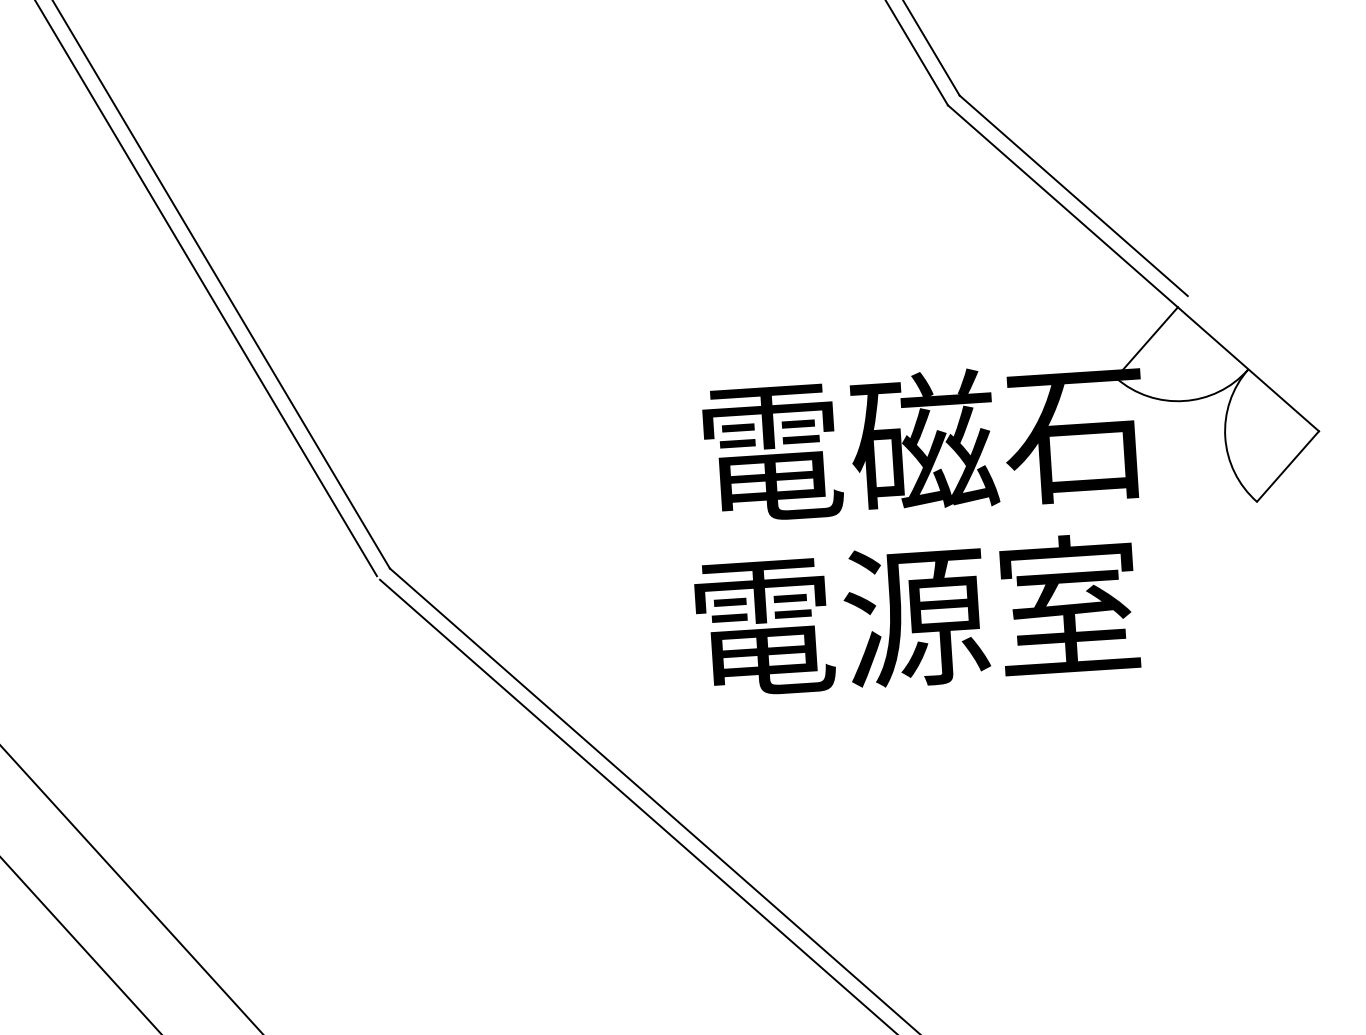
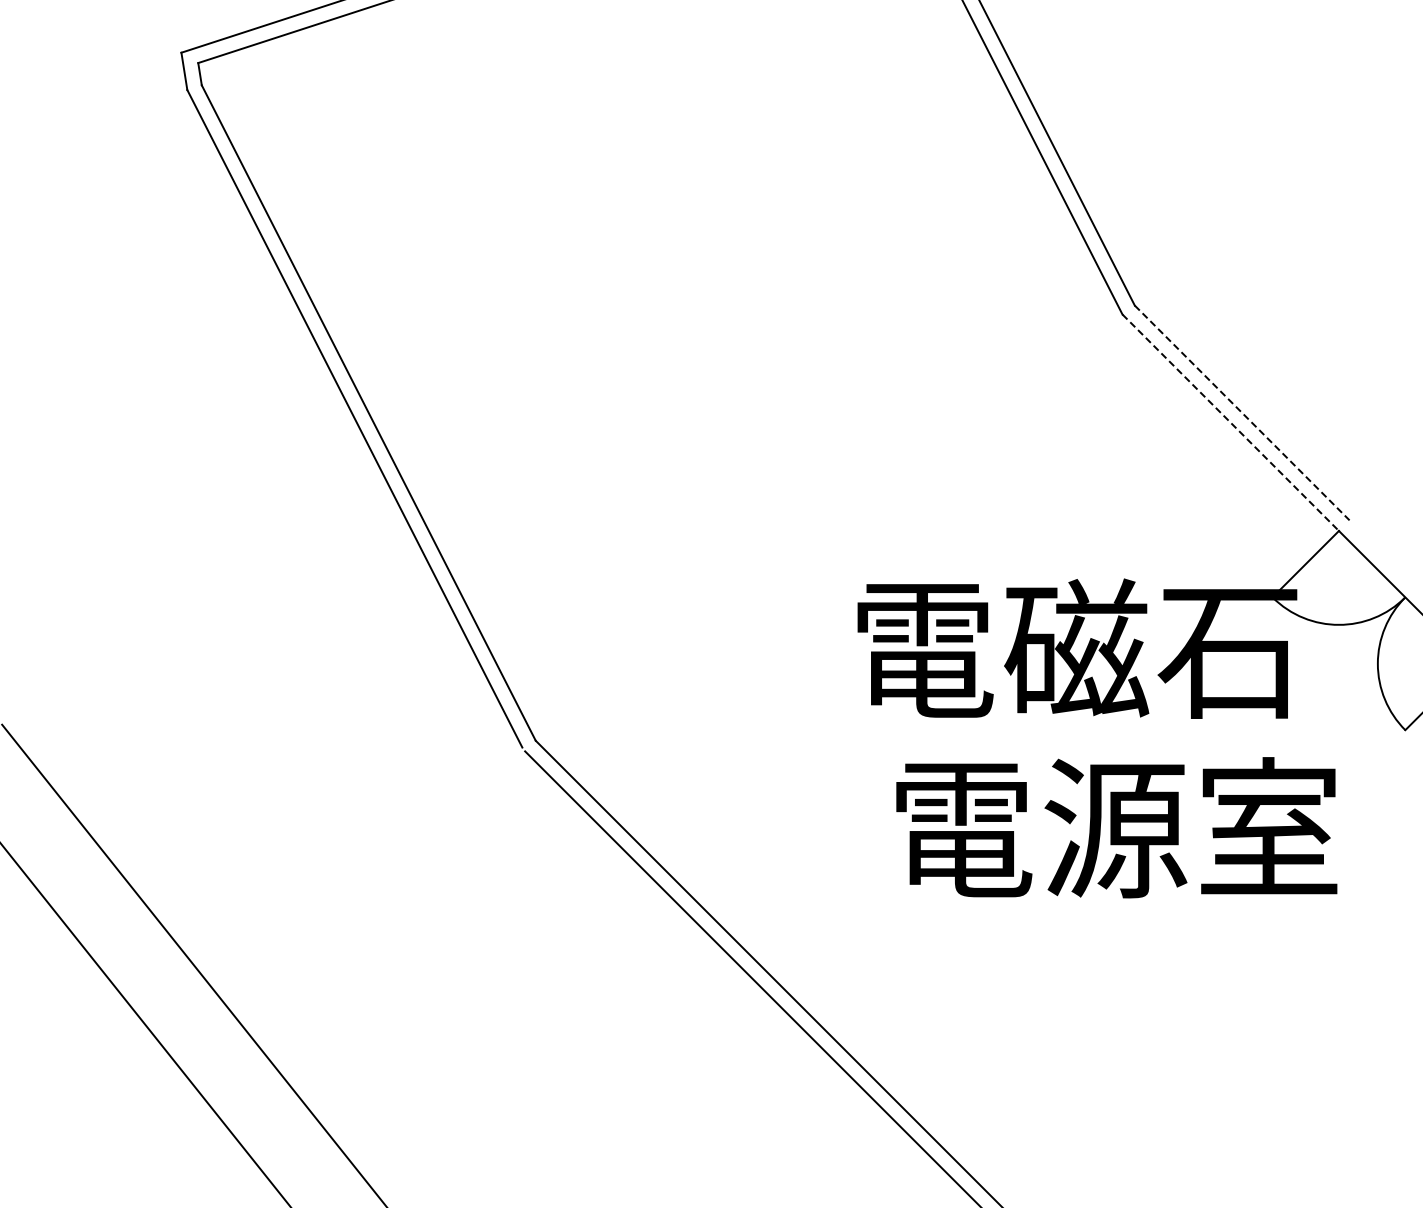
line: (1074, 195) -> (1242, 412), solid -> dashed
line: (1063, 207) -> (1231, 423), solid -> dashed
text: (916, 615) -> (1116, 827), moved

